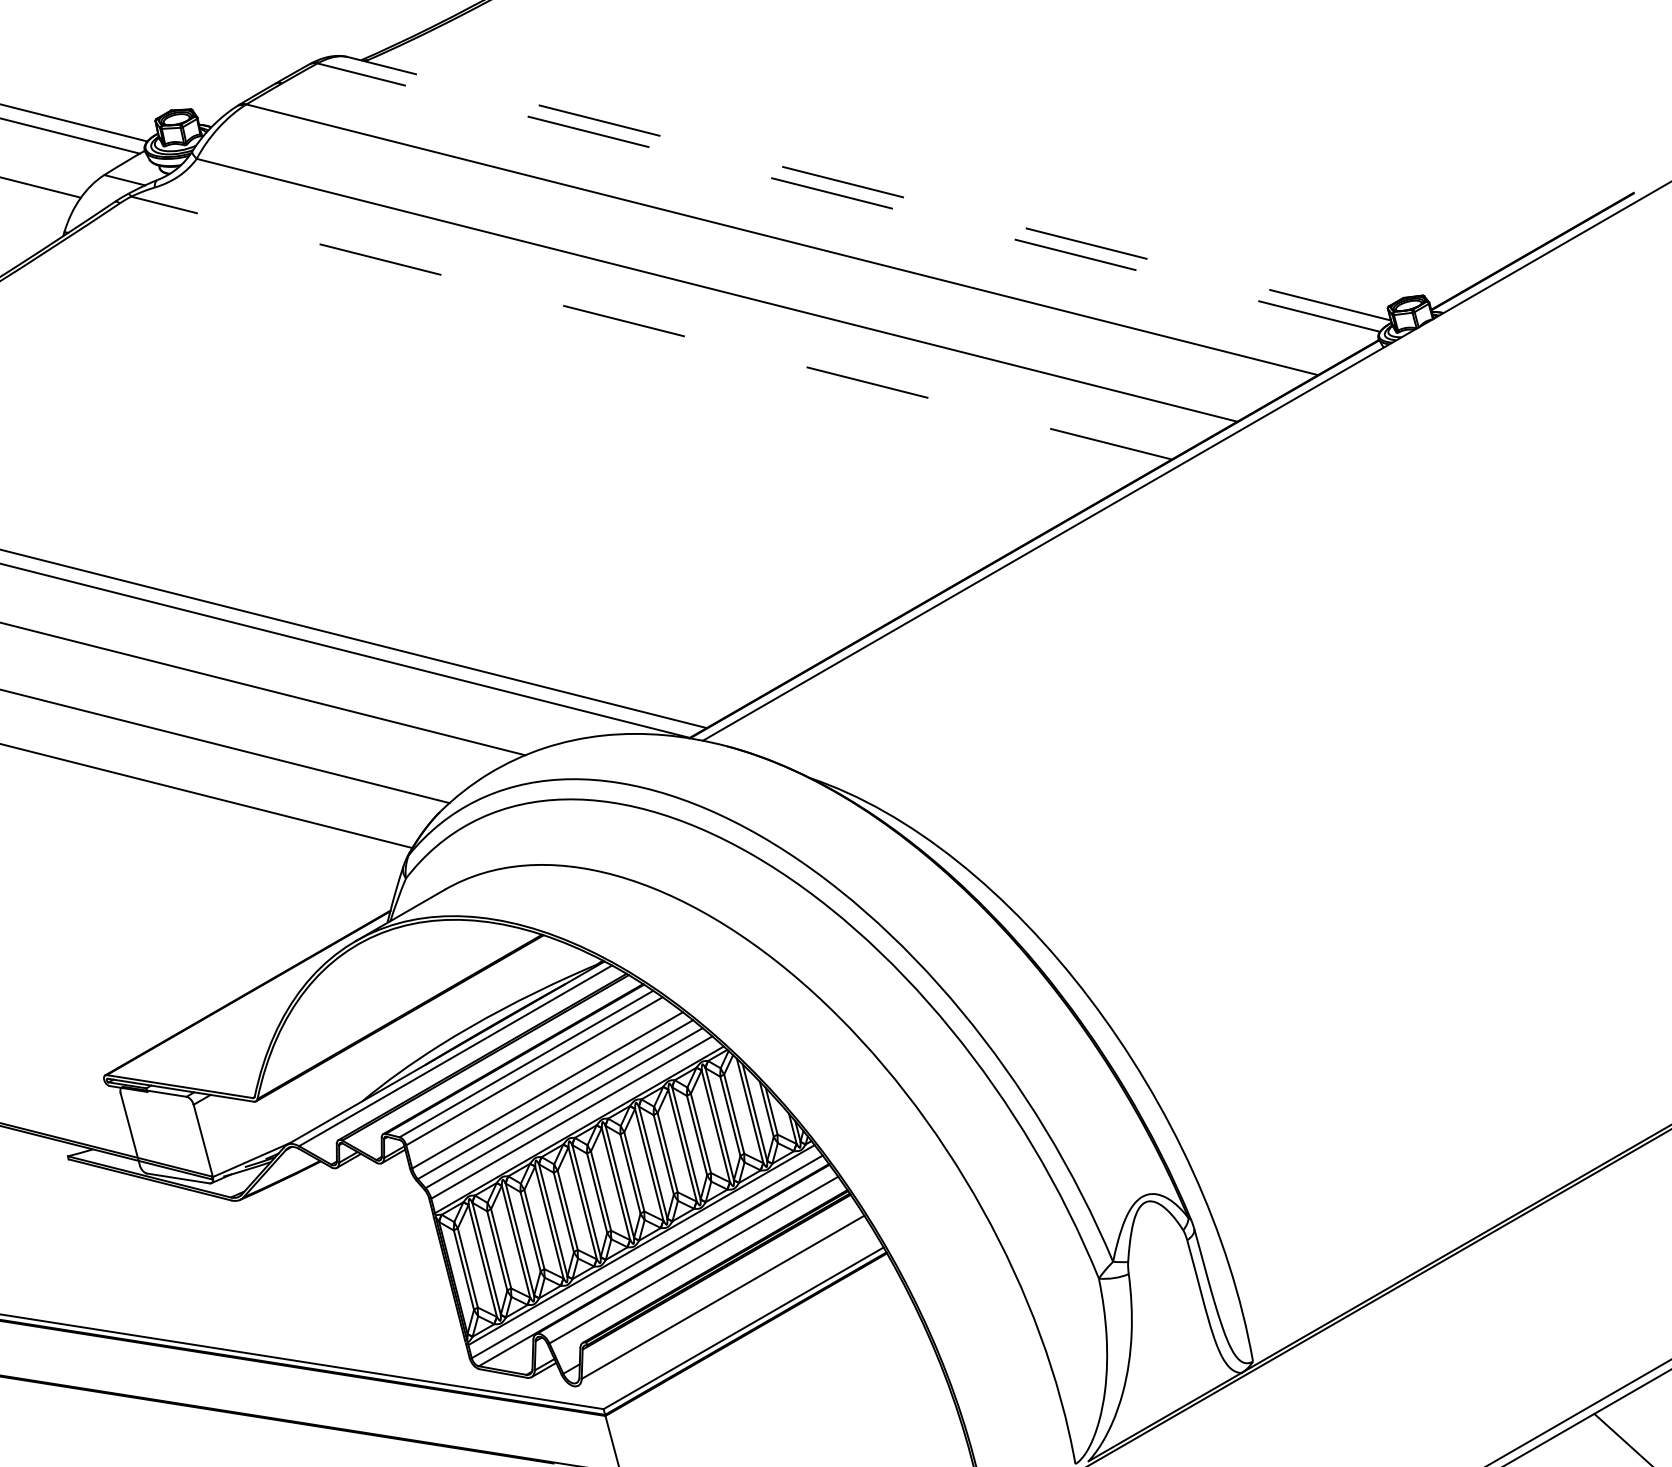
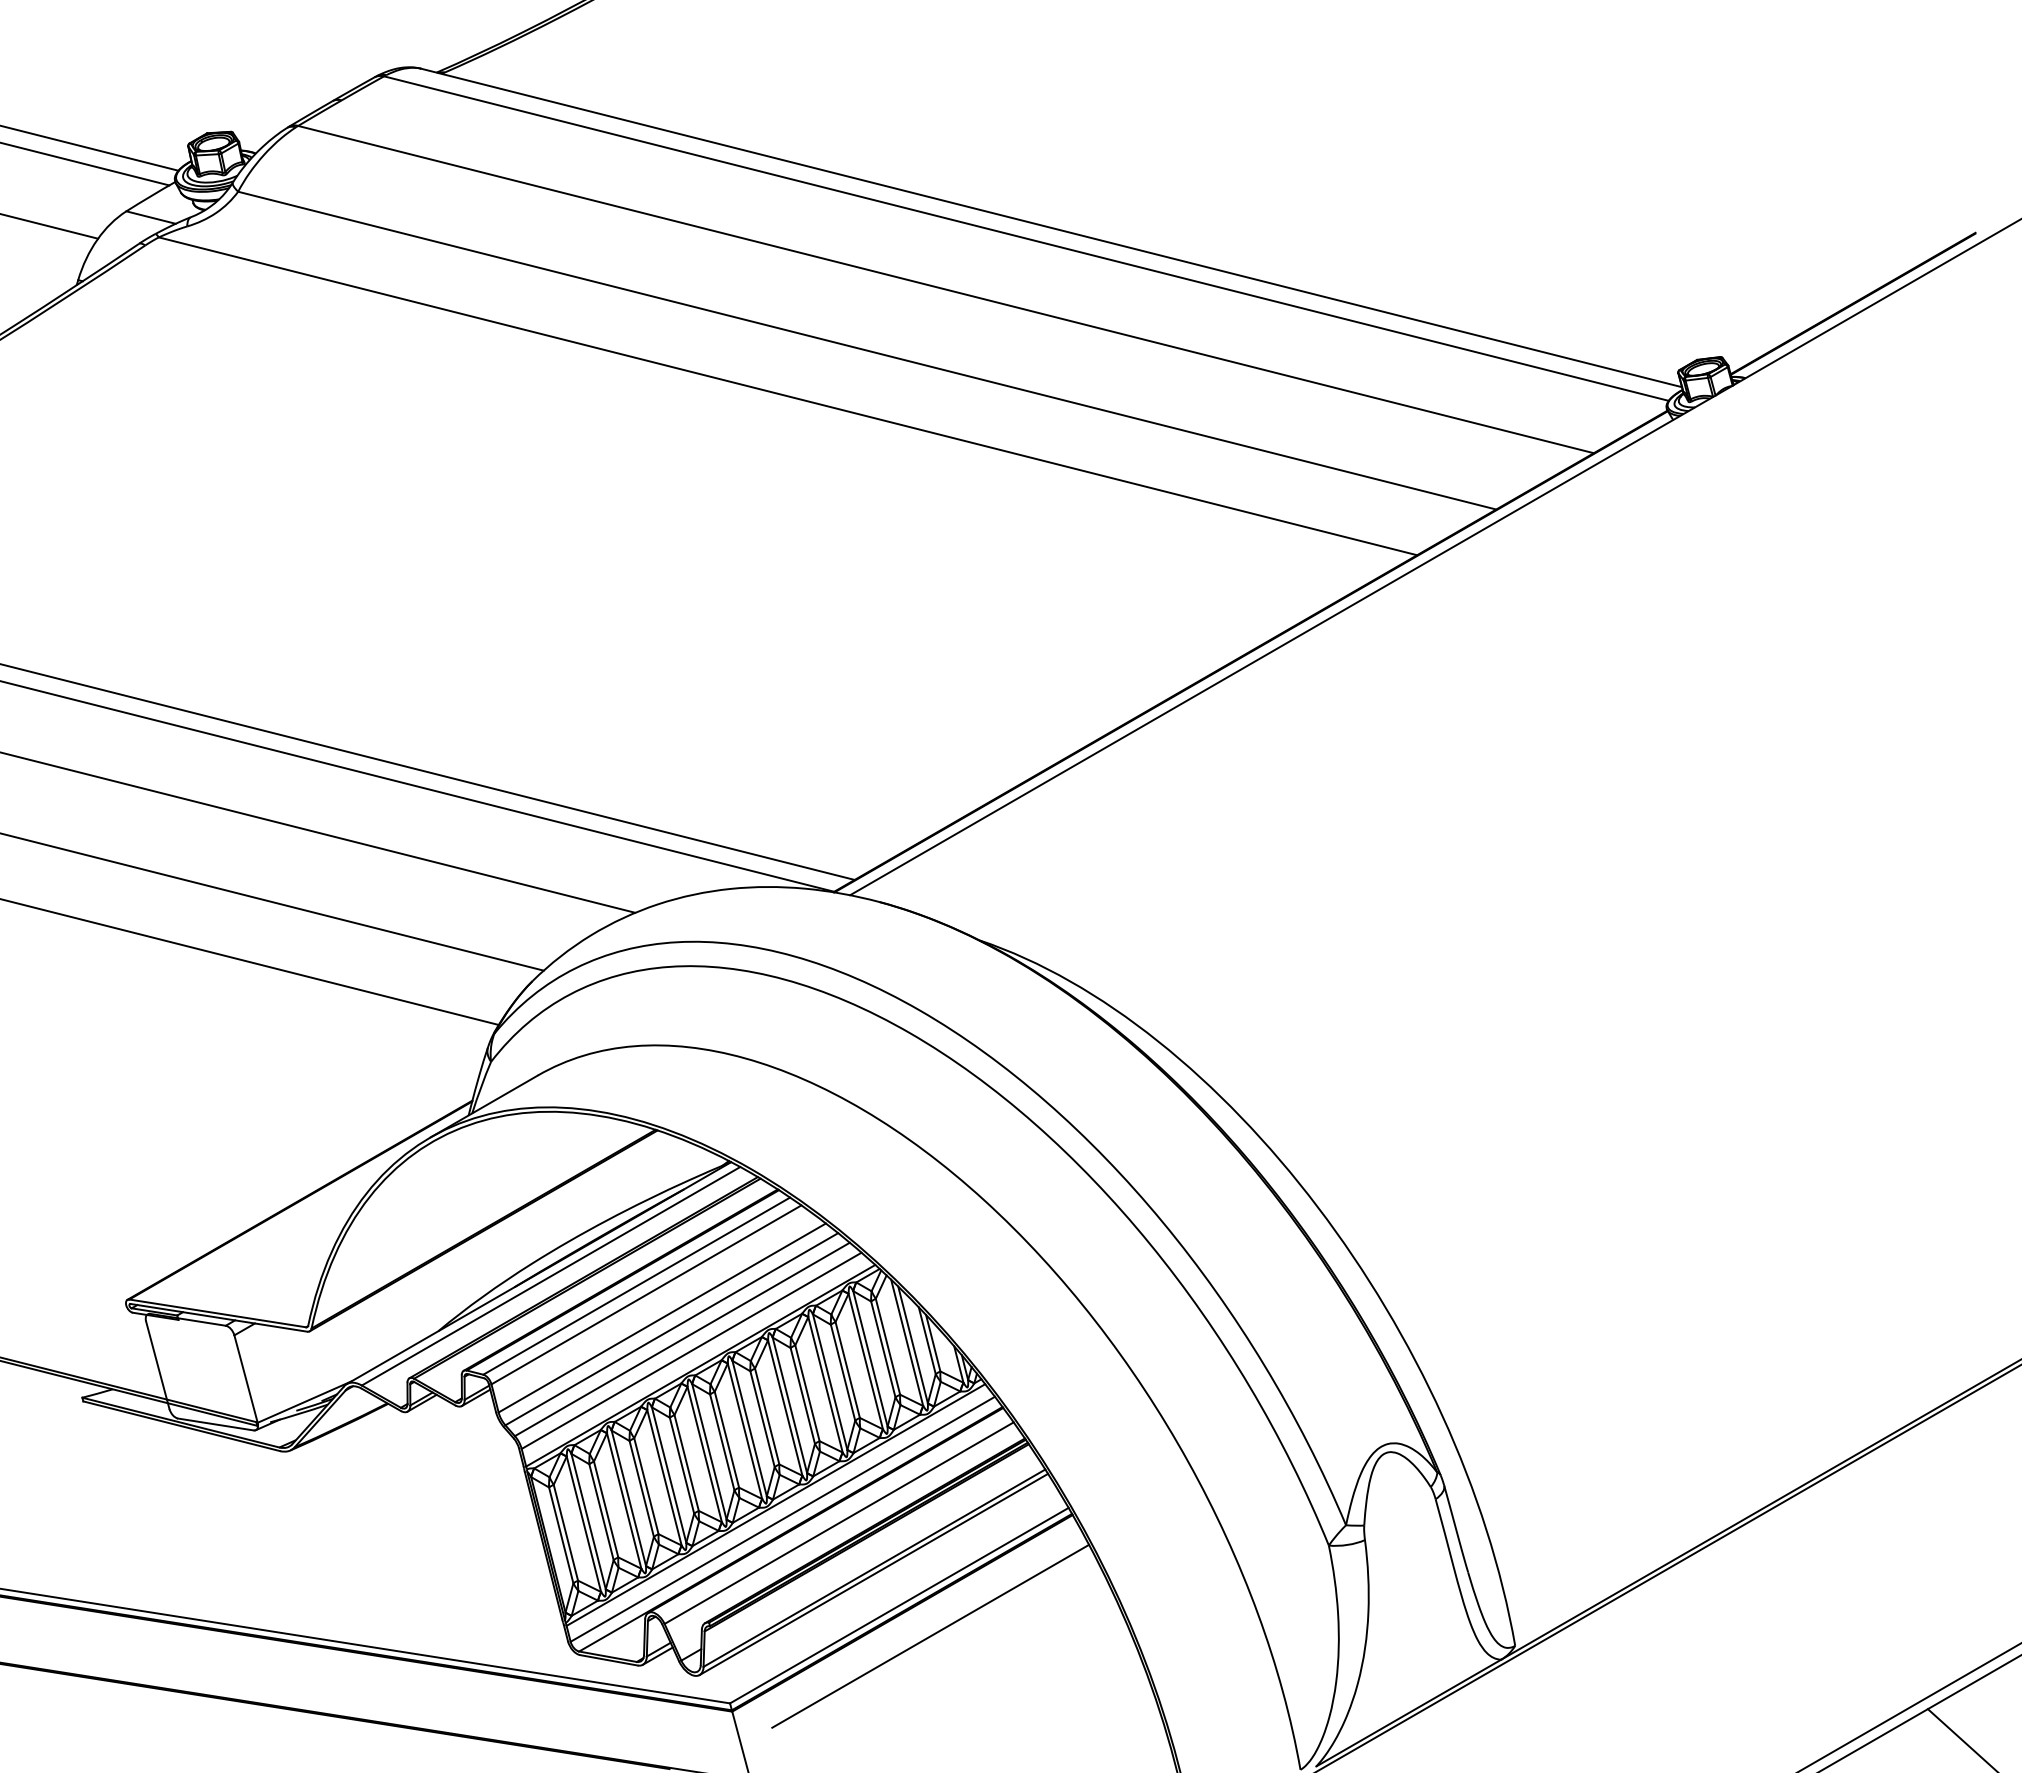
line: (869, 188) -> (1051, 227), dashed -> solid
line: (847, 197) -> (1025, 238), dashed -> solid
line: (651, 328) -> (788, 396), dashed -> solid
line: (722, 1302) -> (873, 1574), added
line: (769, 1352) -> (930, 1635), added

